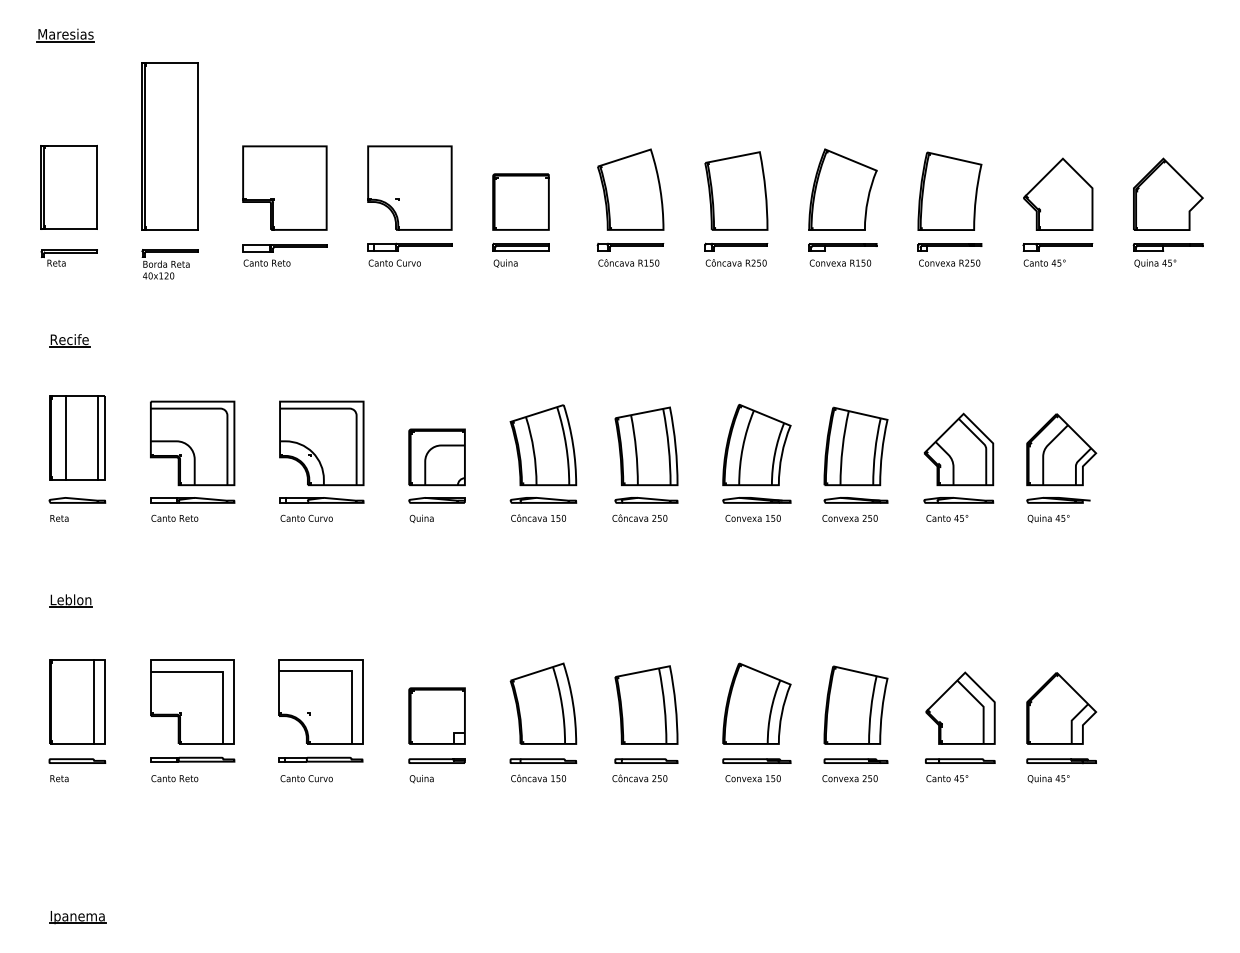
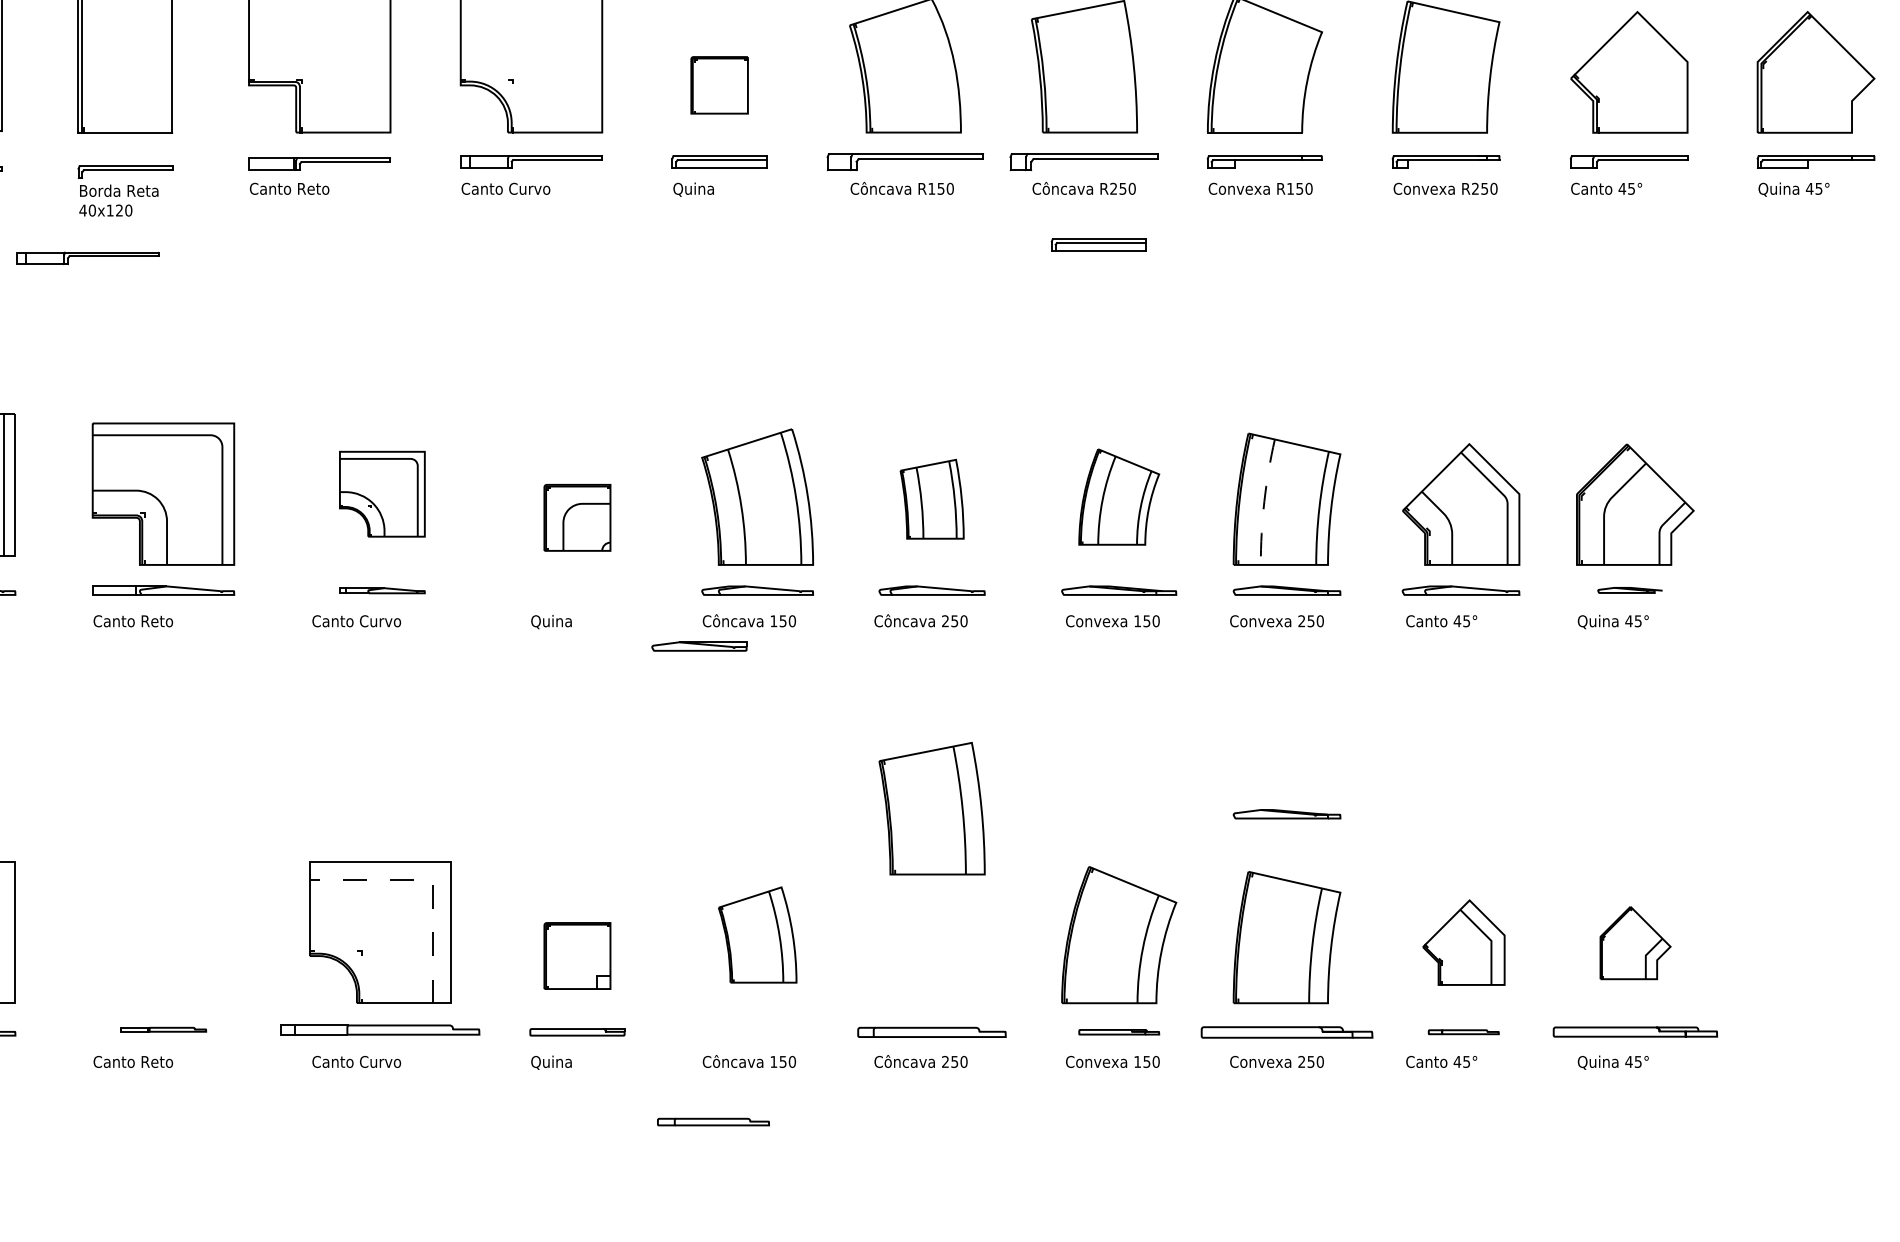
part: (520, 201) -> (718, 84), size x0.6
part: (630, 246) -> (905, 160), size x1.4
part: (736, 246) -> (1084, 160), size x1.4
part: (744, 295) -> (1098, 243), added
part: (147, 303) -> (87, 257), added
part: (321, 443) -> (381, 494), size x0.6
part: (756, 445) -> (1118, 497), size x0.7
part: (646, 446) -> (932, 499), size x0.6
arc: (842, 447) -> (1264, 501), solid -> dashed
part: (436, 457) -> (576, 518), size x0.7
part: (1058, 499) -> (1630, 589), size x0.6
part: (321, 500) -> (381, 590), size x0.6
part: (436, 500) -> (698, 646), moved
part: (855, 632) -> (1286, 814), added
line: (351, 671) -> (432, 880), solid -> dashed
part: (192, 701) -> (163, 931), removed
part: (543, 703) -> (757, 934), size x0.7
part: (646, 704) -> (932, 807), moved
part: (960, 707) -> (1464, 941), size x0.7
part: (1061, 708) -> (1635, 943), size x0.6
part: (436, 715) -> (576, 955), size x0.7
part: (192, 759) -> (163, 1029), size x0.6
part: (320, 759) -> (380, 1029), size x1.4
part: (543, 760) -> (713, 1121), moved
part: (646, 760) -> (932, 1031), size x1.4
part: (756, 760) -> (1118, 1031), size x0.7
part: (855, 760) -> (1286, 1031), size x1.6
part: (960, 760) -> (1464, 1031), size x0.6
part: (1061, 761) -> (1635, 1032), size x1.4

